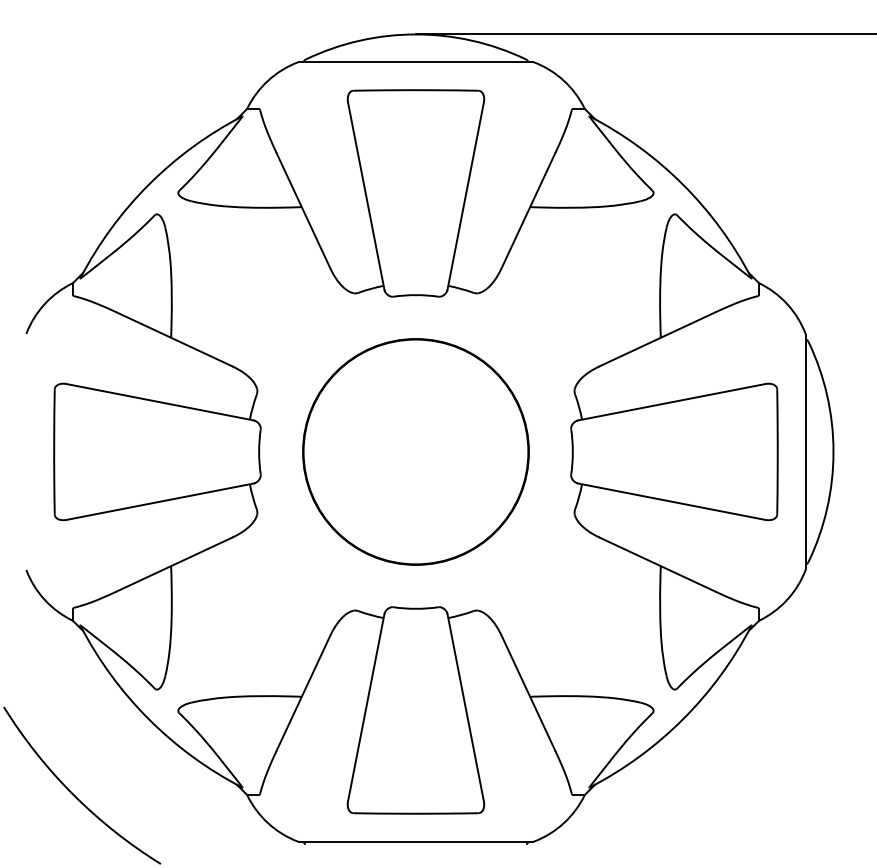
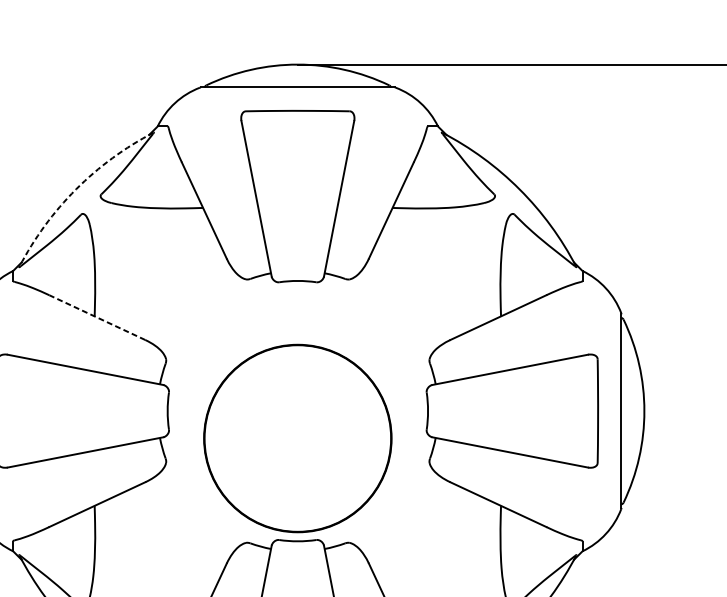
arc: (148, 184) -> (75, 189), solid -> dashed
line: (174, 339) -> (97, 317), solid -> dashed
circle: (415, 451) -> (297, 438), moved

